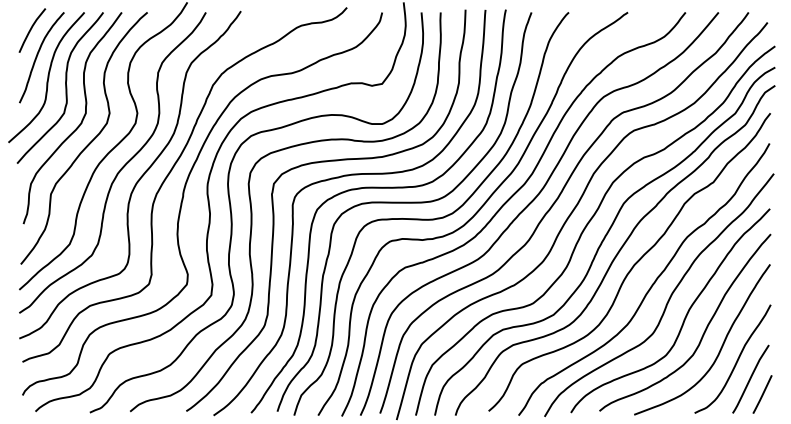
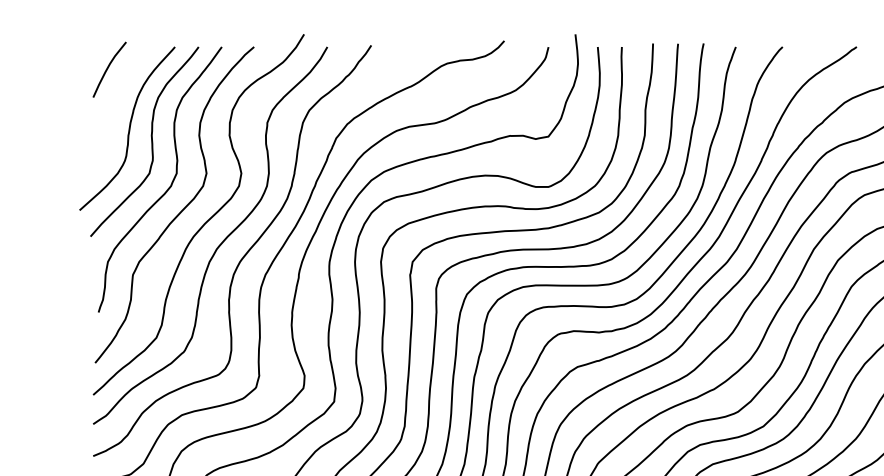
curve: (38, 55) -> (117, 100), removed

